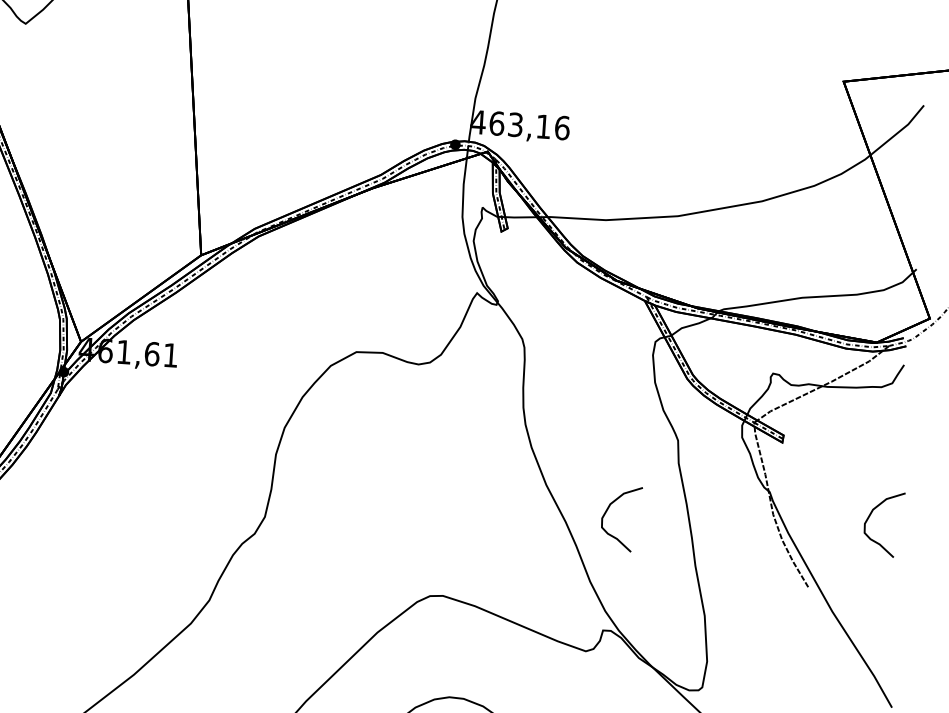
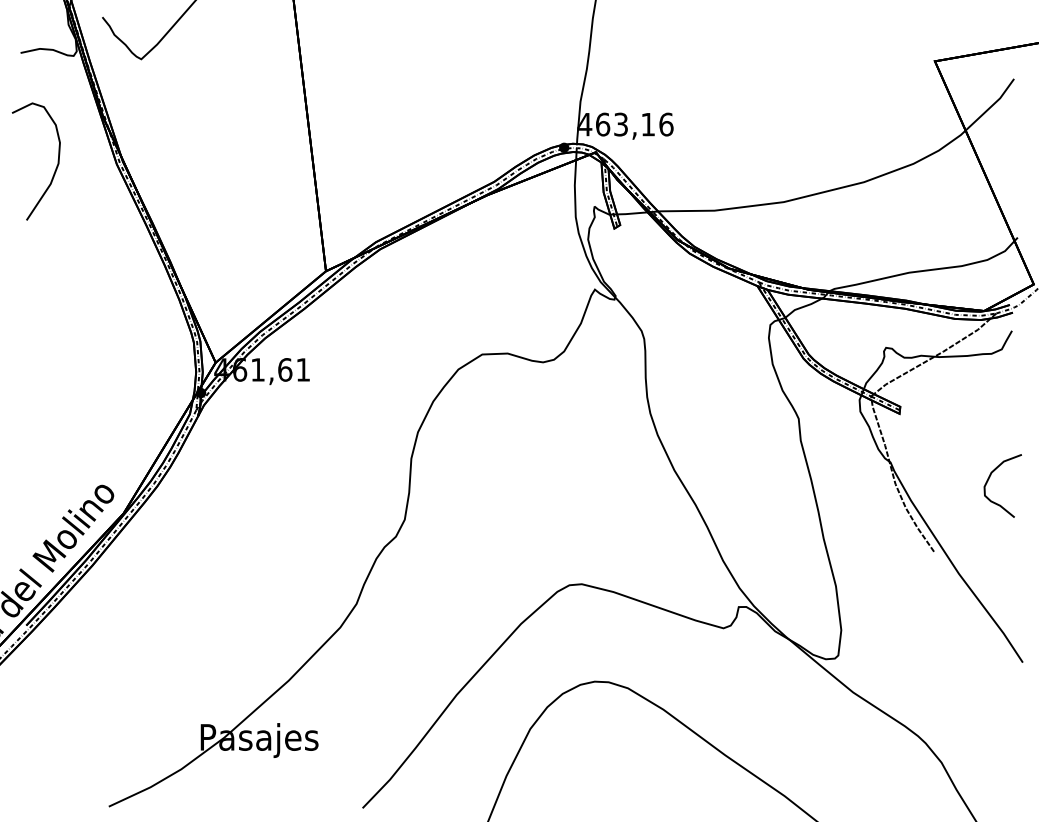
curve: (607, 511) -> (735, 491), removed

